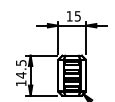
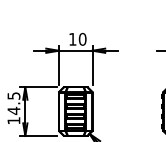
text: (77, 15) -> (82, 38), 15 -> 10

